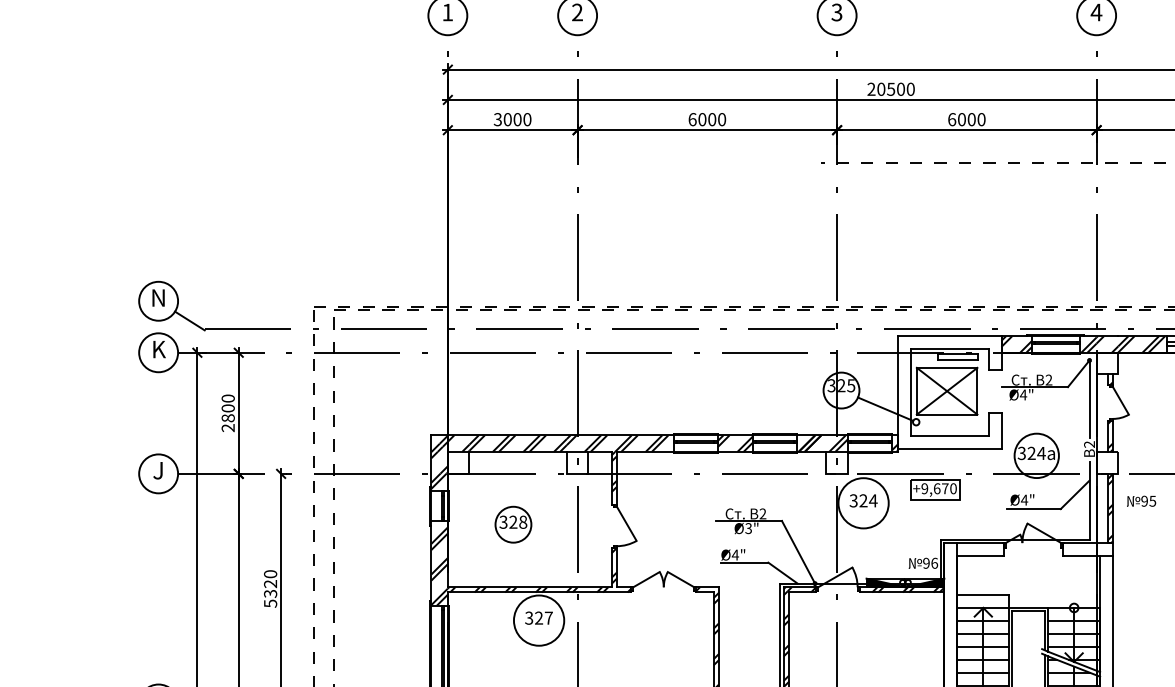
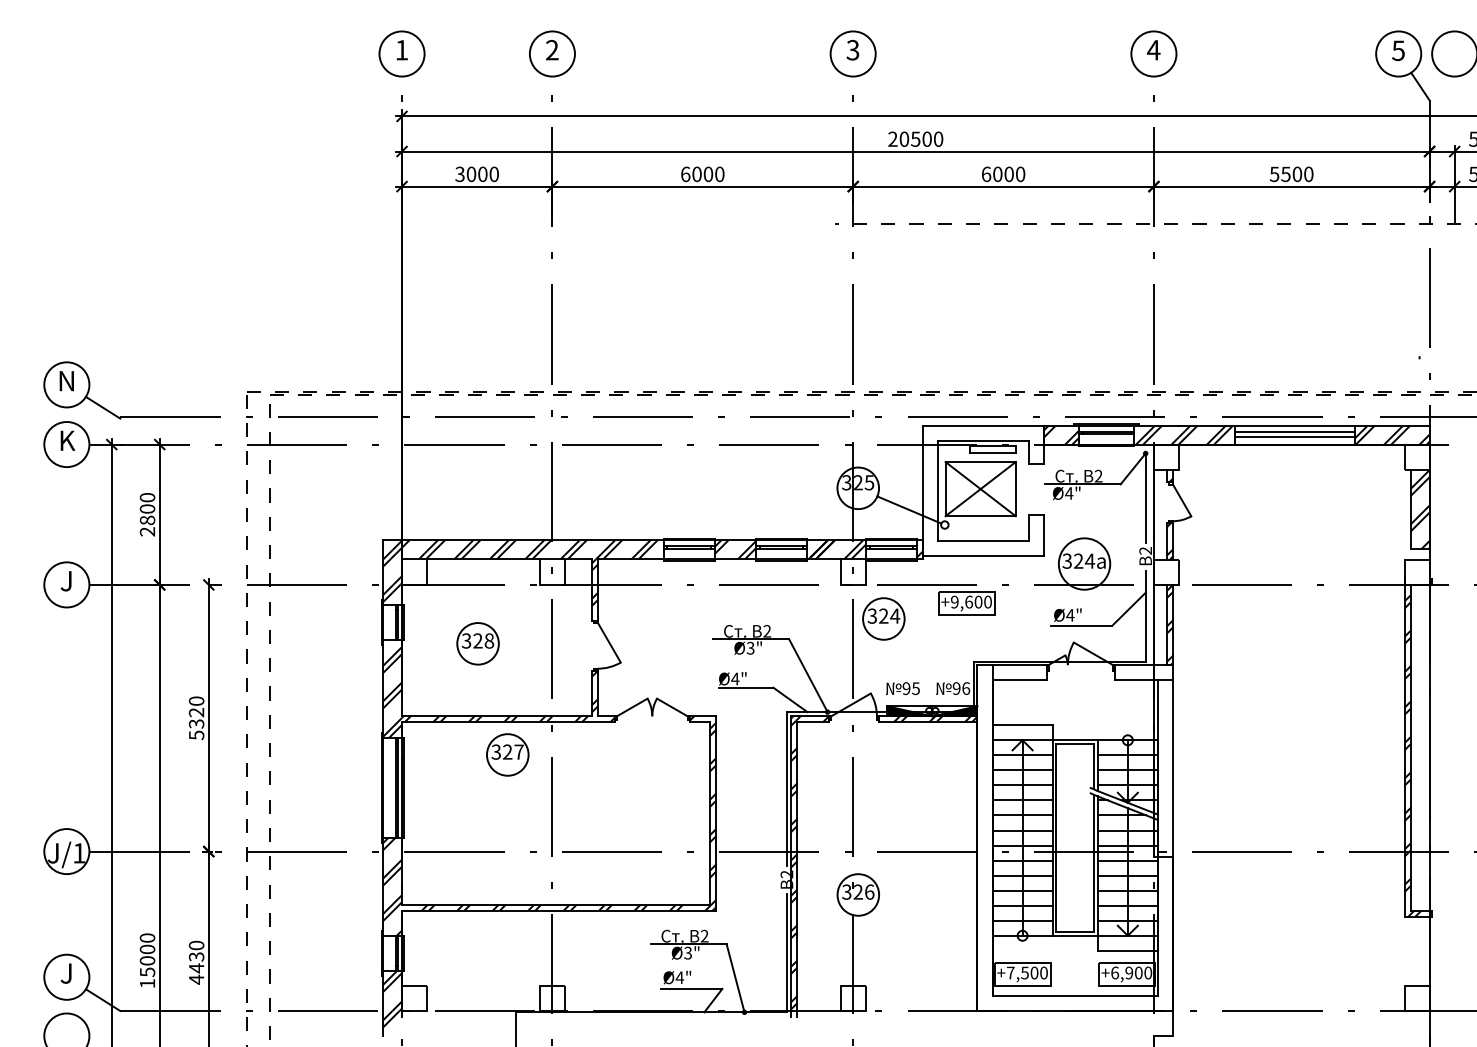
text: (945, 488) -> (978, 601), +9,670 -> +9,600
text: (1141, 501) -> (902, 688), moved
circle: (863, 502) -> (883, 618), size x0.71
circle: (538, 620) -> (507, 754), size x0.71

